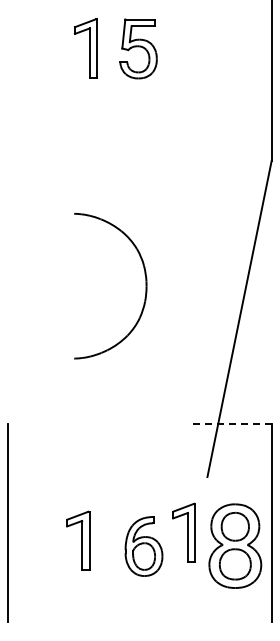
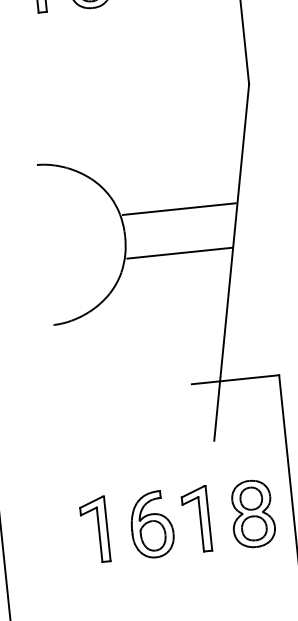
line: (197, 266) -> (179, 209), added
line: (193, 305) -> (179, 252), added
line: (231, 424) -> (234, 379), dashed -> solid
part: (183, 532) -> (195, 519), moved
part: (78, 540) -> (95, 529), moved
part: (234, 545) -> (252, 513), size x0.71

